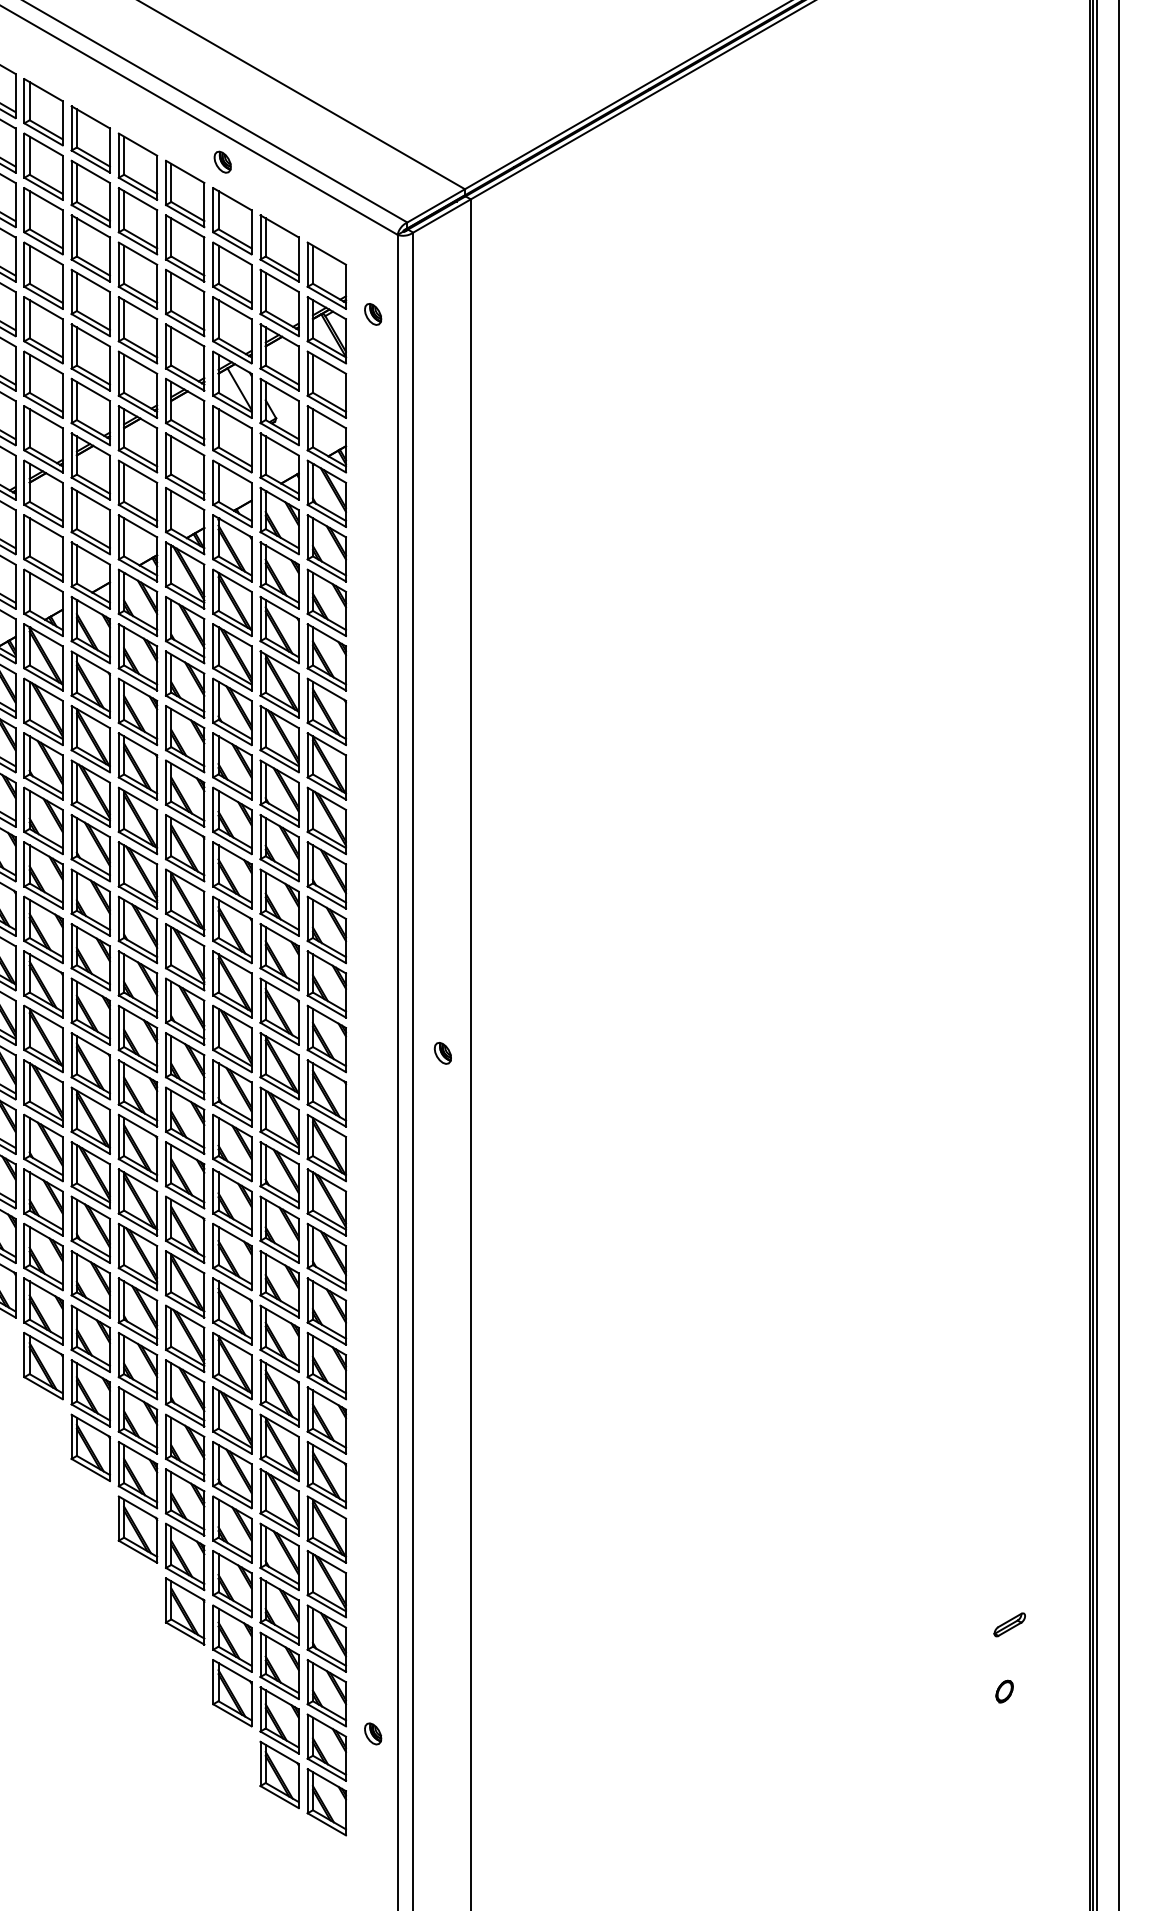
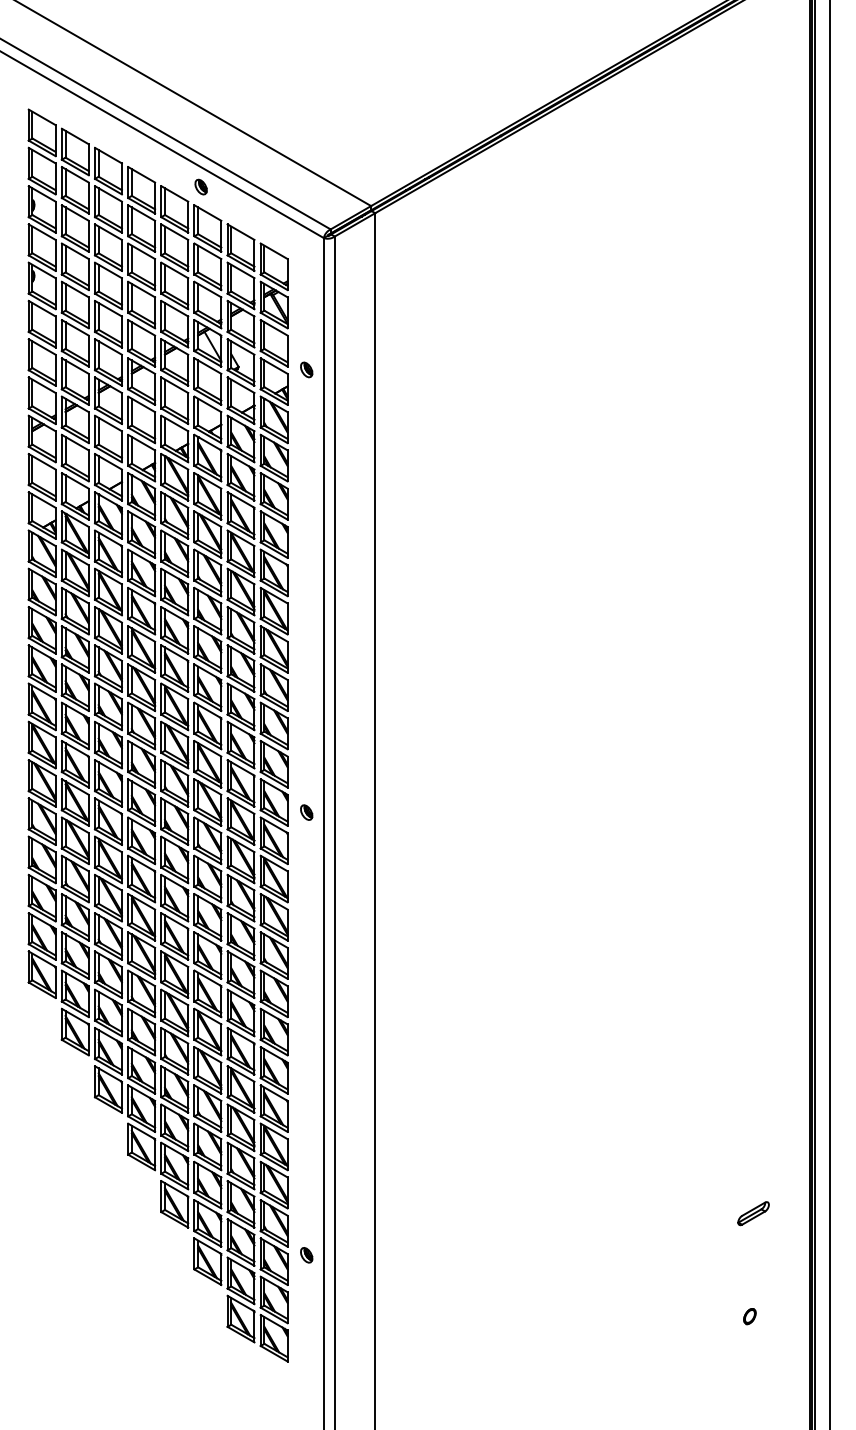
part: (372, 313) -> (306, 369), moved
part: (442, 1053) -> (306, 812), moved
part: (1009, 1624) -> (753, 1213), size x1.43
part: (1004, 1691) -> (749, 1316), moved
part: (372, 1734) -> (306, 1255), moved

